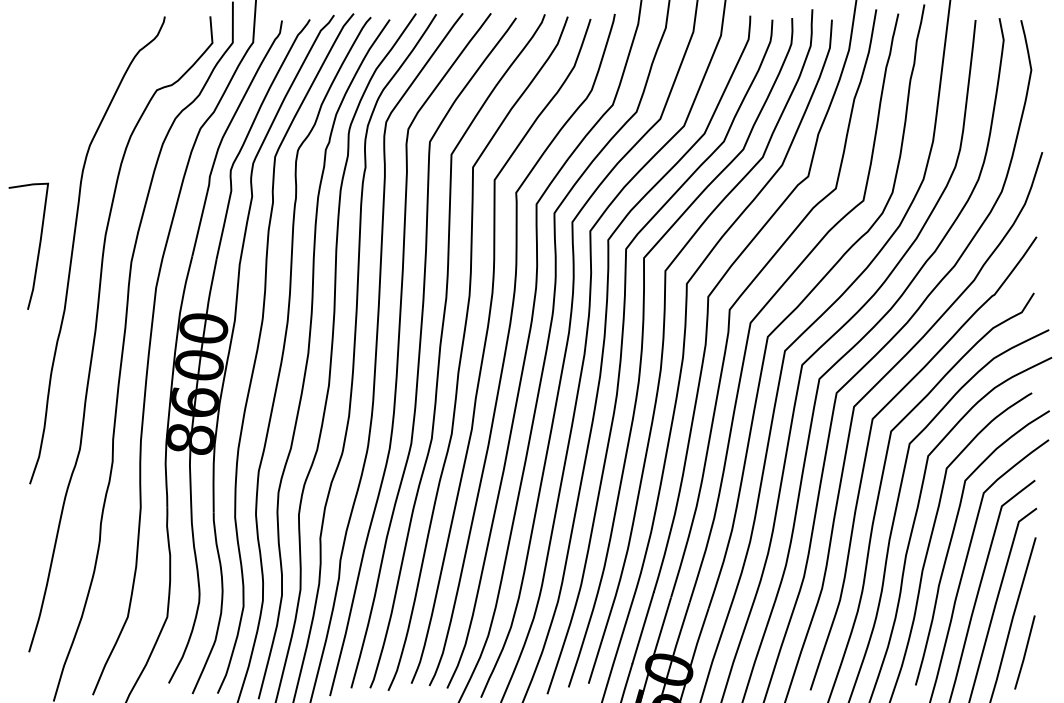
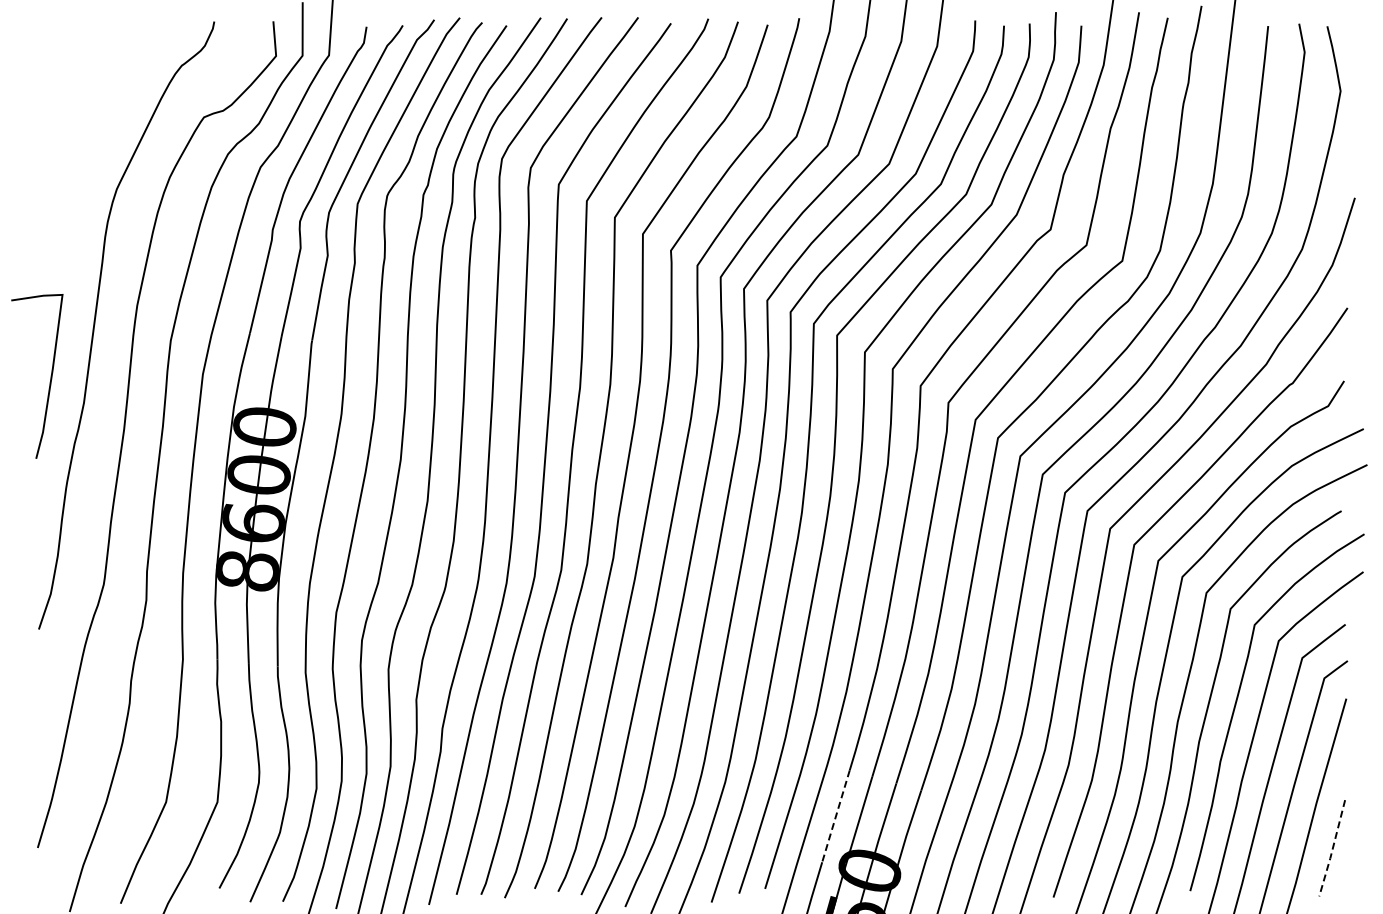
curve: (38, 246) -> (50, 376), moved
line: (642, 628) -> (835, 816), solid -> dashed
line: (1025, 652) -> (1332, 848), solid -> dashed

